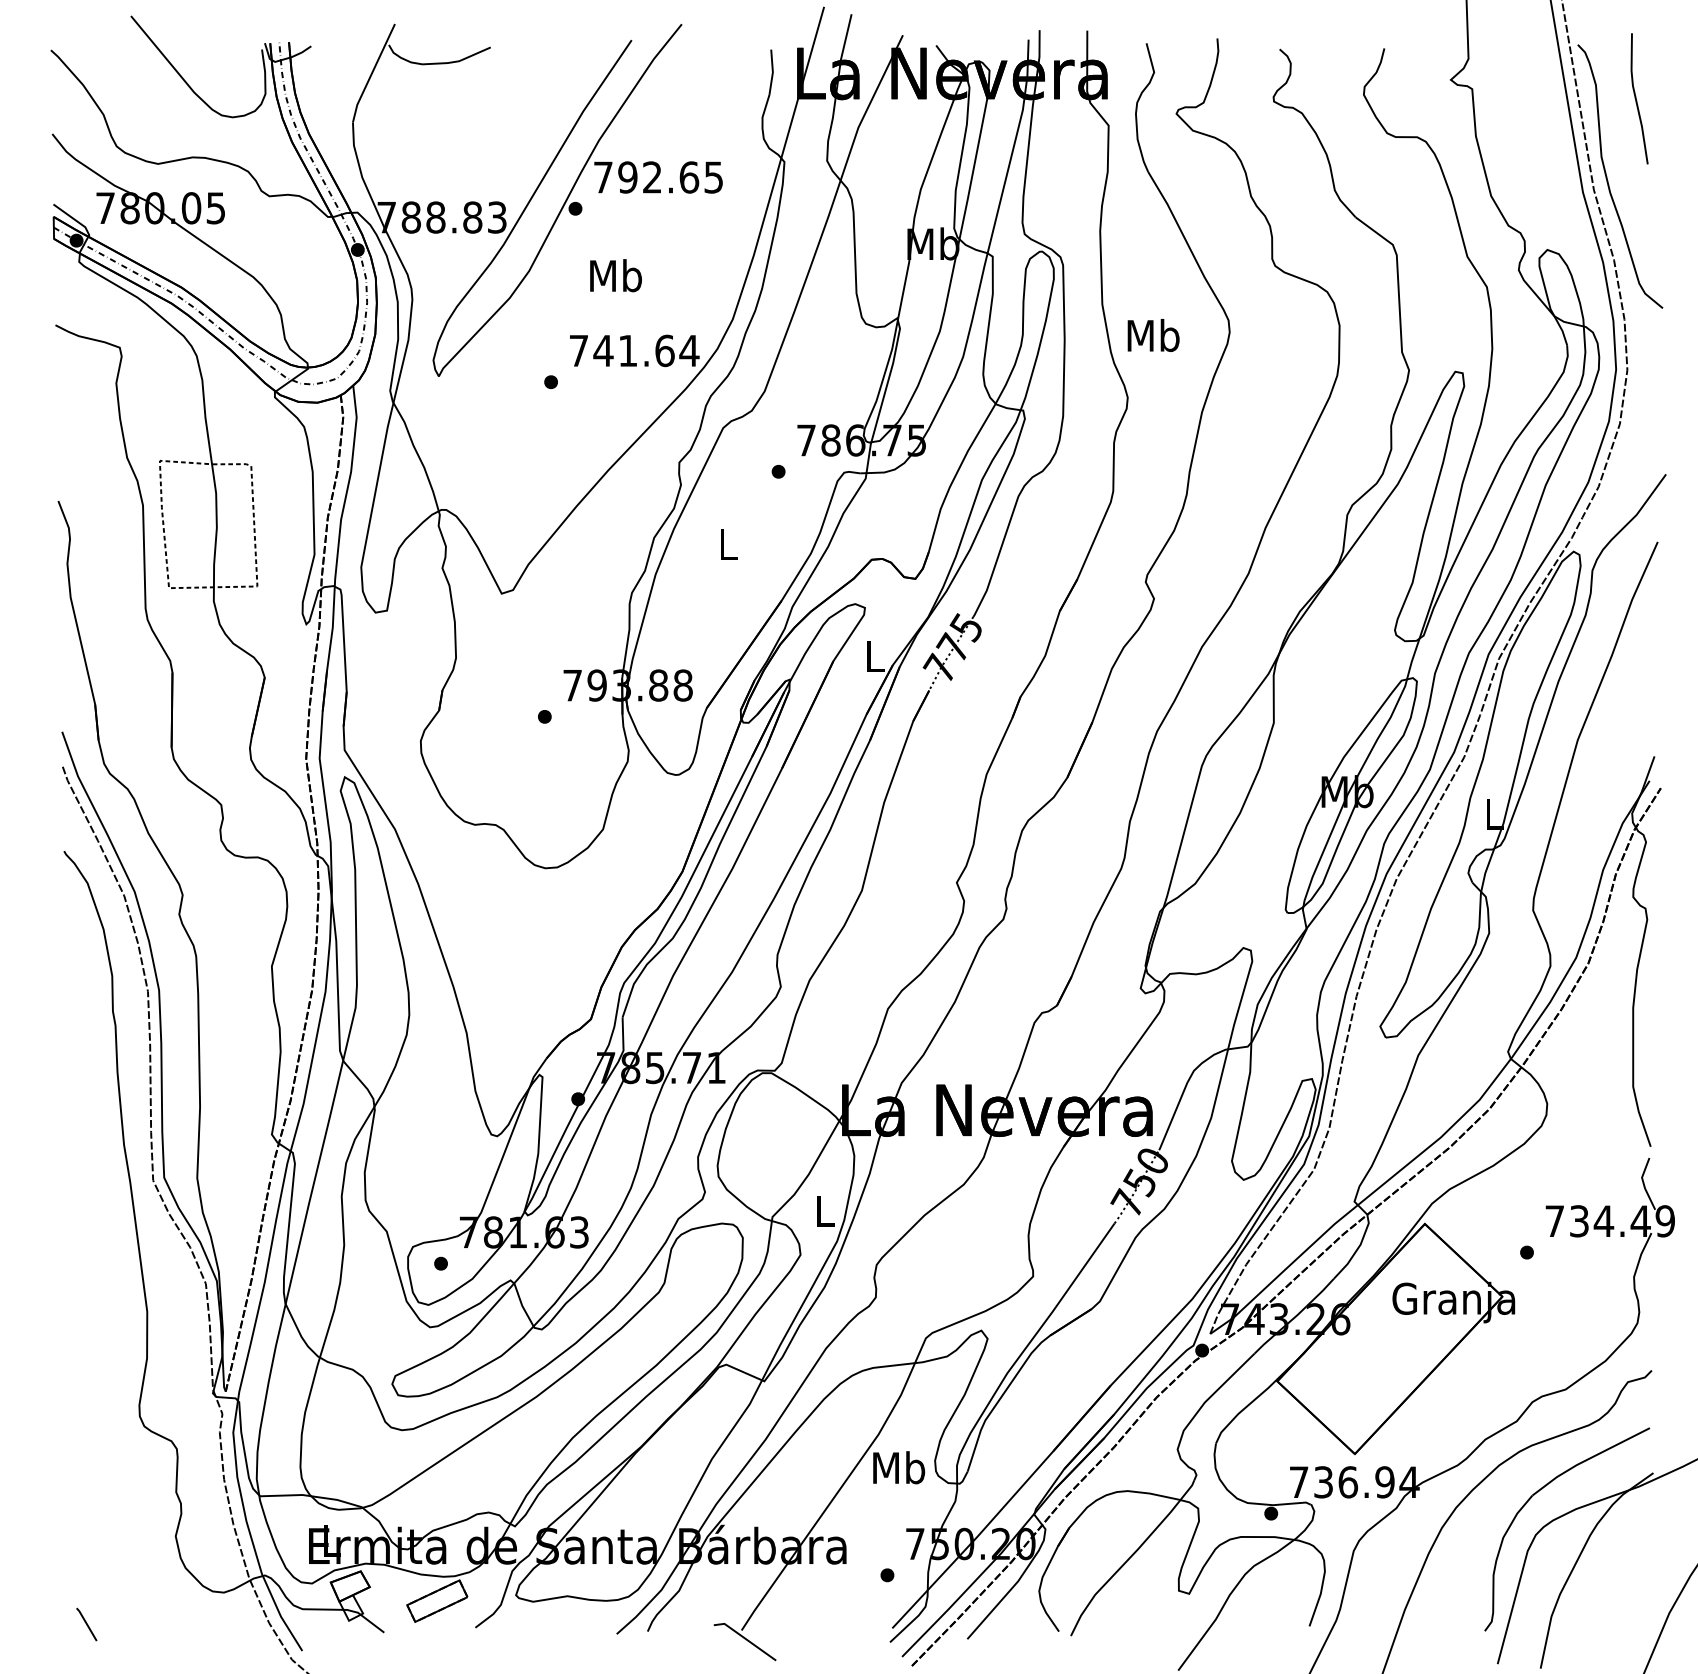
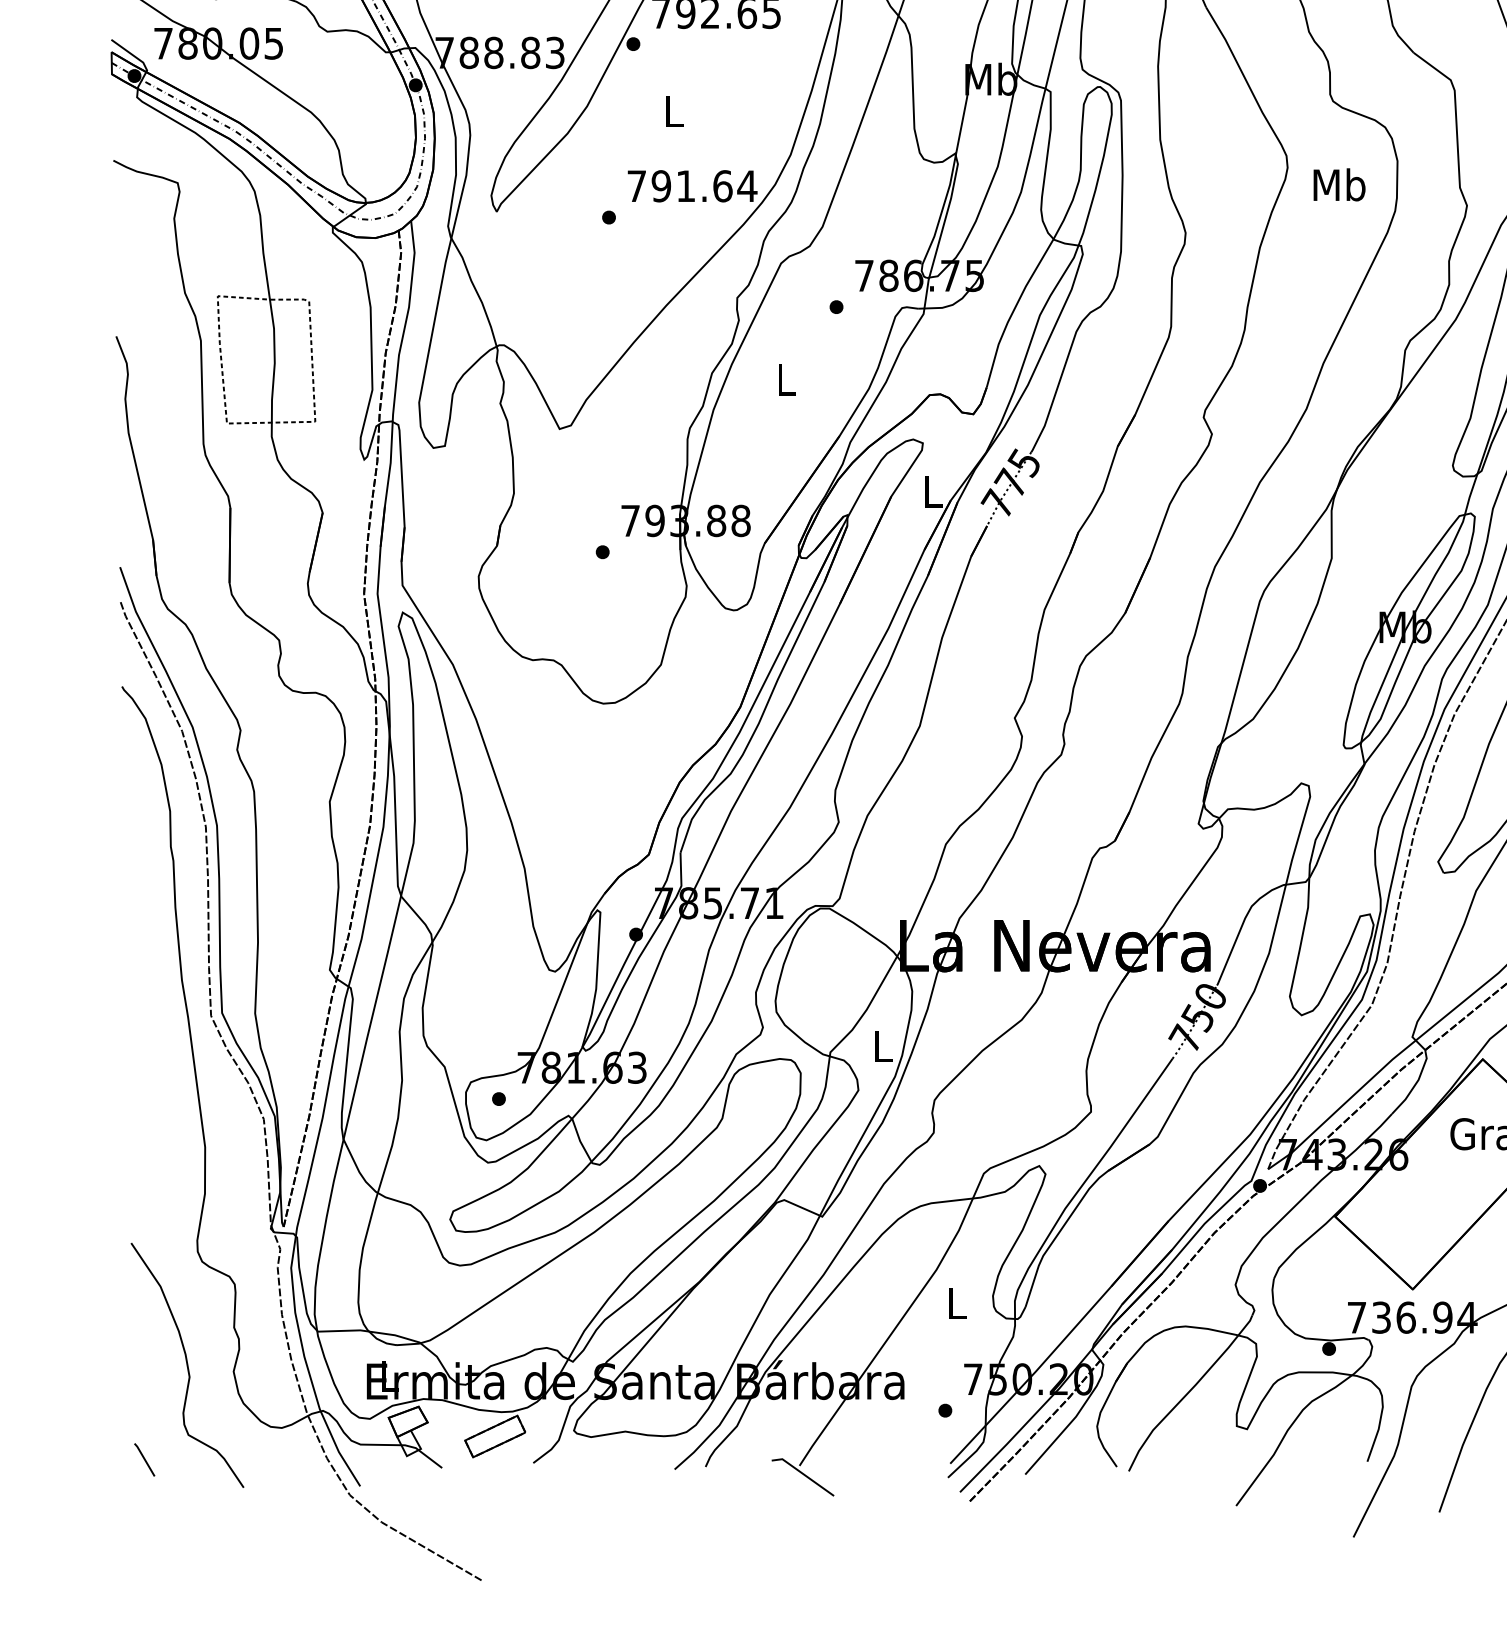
text: (615, 275) -> (673, 110), Mb -> L
text: (1153, 335) -> (1339, 184), moved
text: (603, 350) -> (661, 185), 741.64 -> 791.64
text: (899, 1467) -> (957, 1302), Mb -> L
curve: (129, 1529) -> (187, 1364), added

